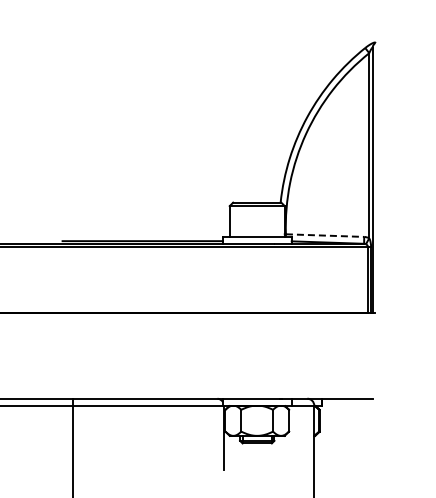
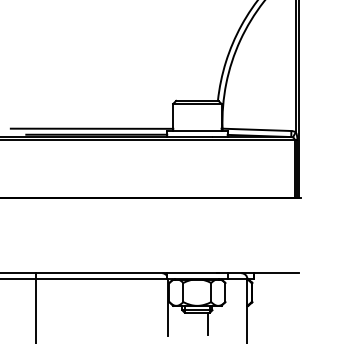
line: (137, 234) -> (92, 128), added
line: (325, 235) -> (257, 129), dashed -> solid
line: (268, 455) -> (207, 323), added

